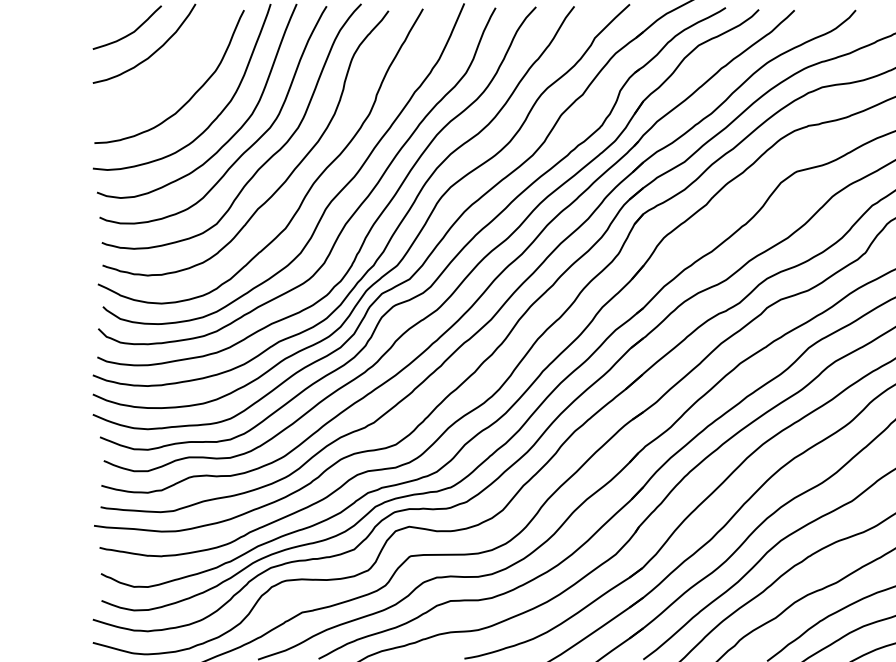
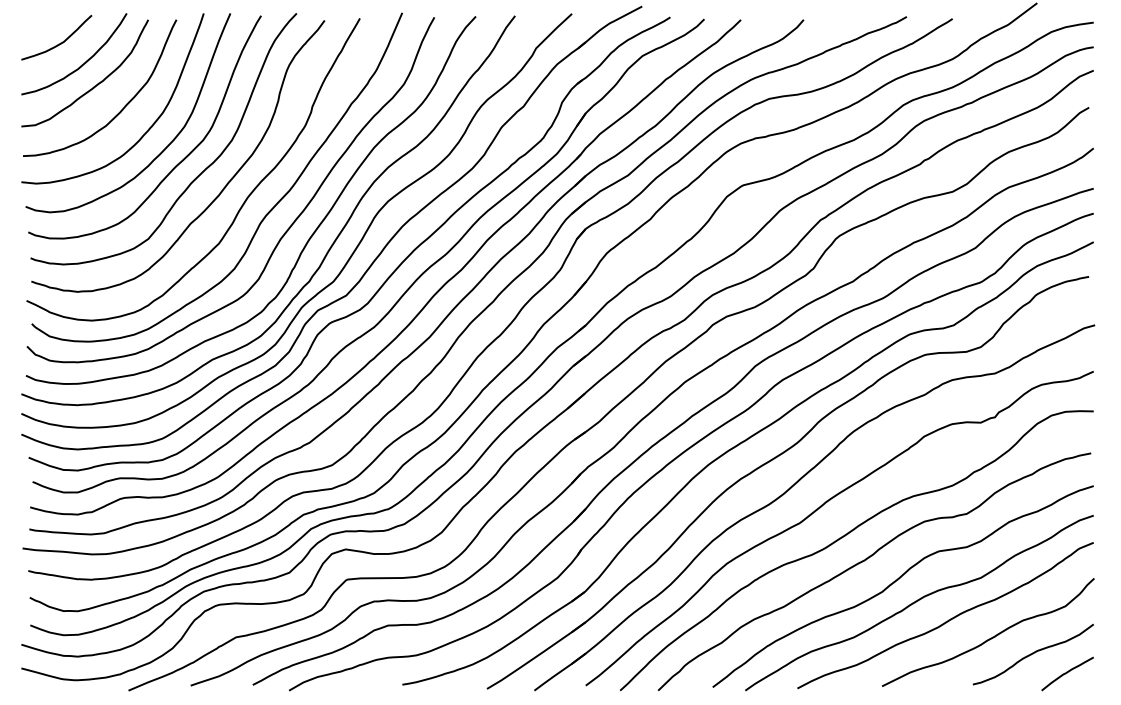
curve: (164, 74) -> (94, 85), added

